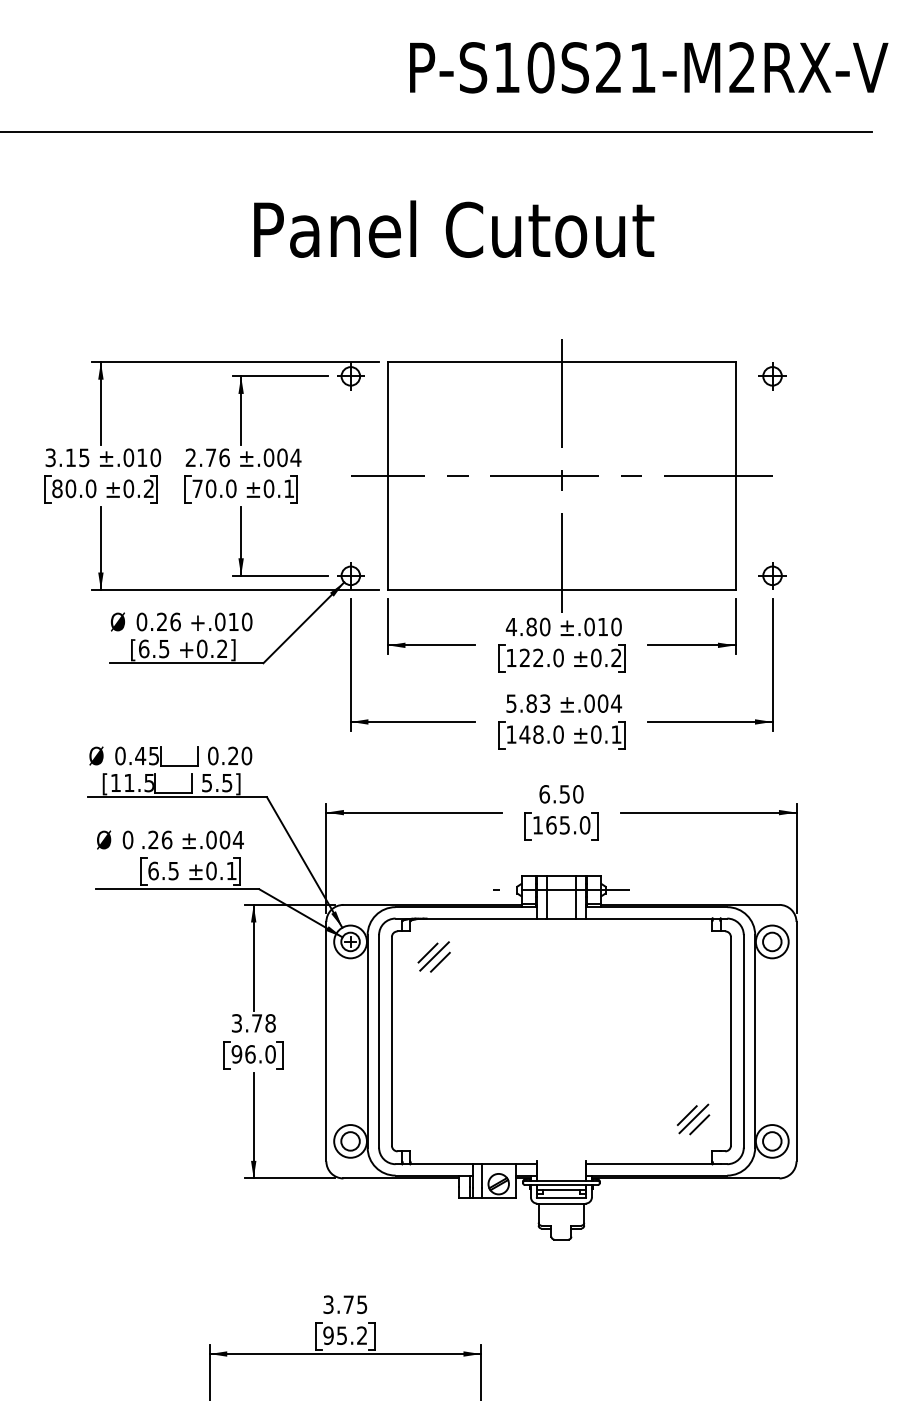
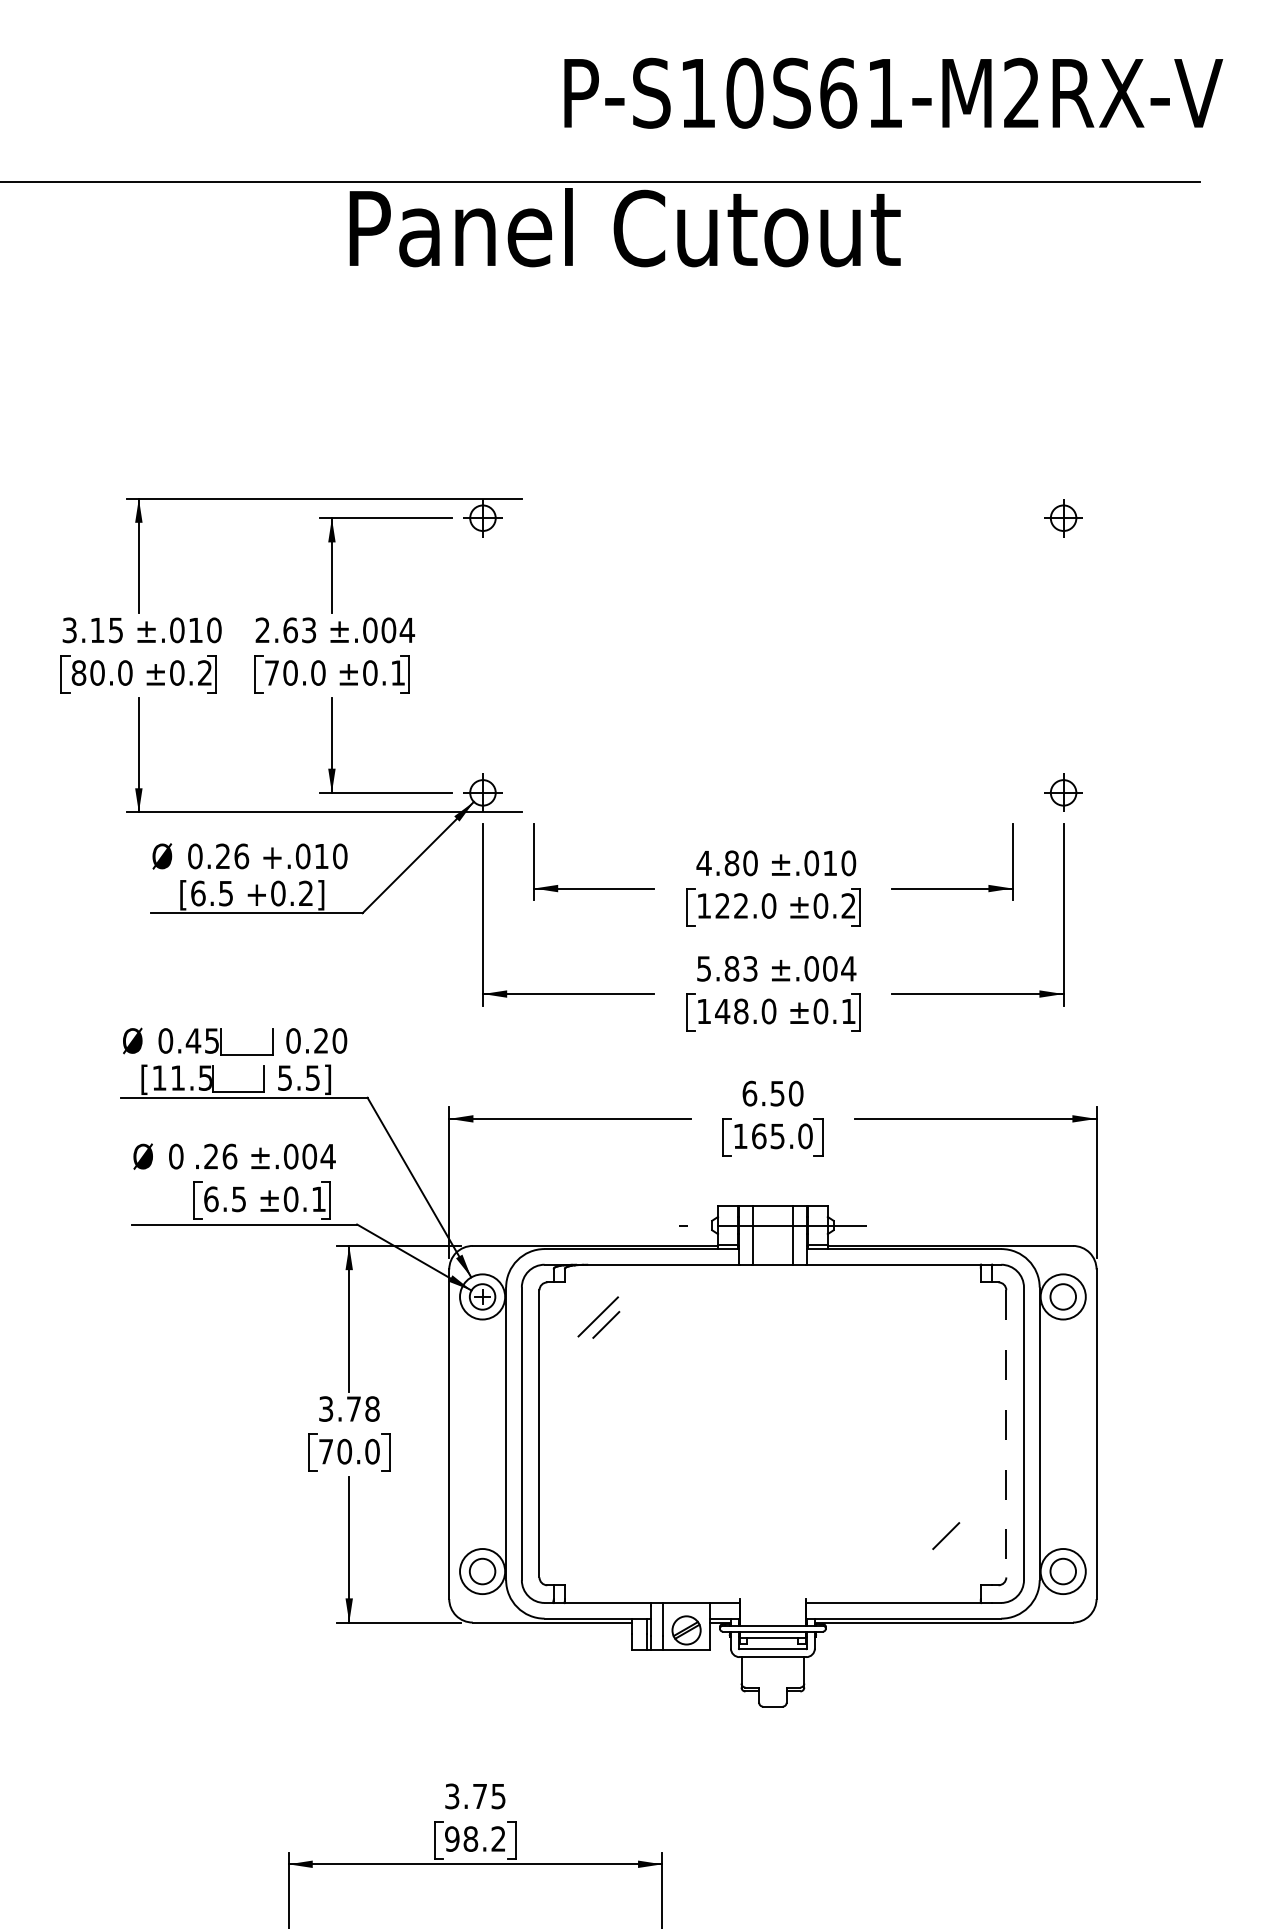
text: (609, 67) -> (838, 92), P-S10S21-M2RX-V -> P-S10S61-M2RX-V
text: (453, 229) -> (624, 227), moved
text: (217, 457) -> (299, 630), 2.76 -> 2.63
part: (561, 476) -> (773, 655), removed
line: (428, 953) -> (589, 1312), removed
line: (731, 1041) -> (1006, 1433), solid -> dashed
text: (243, 1054) -> (335, 1451), 96.0 -> 70.0
line: (693, 1118) -> (954, 1540), removed
line: (699, 1124) -> (963, 1548), removed
text: (341, 1335) -> (470, 1838), 95.2 -> 98.2

